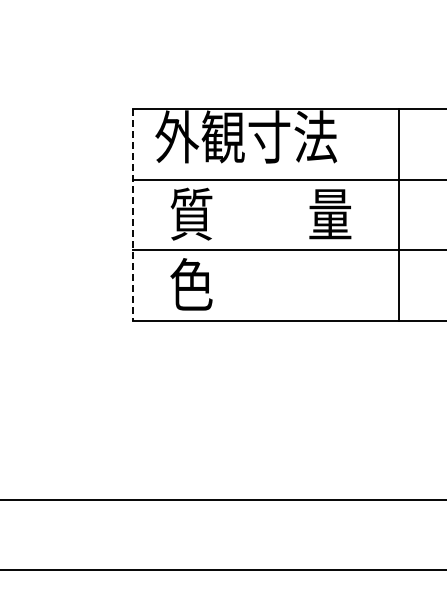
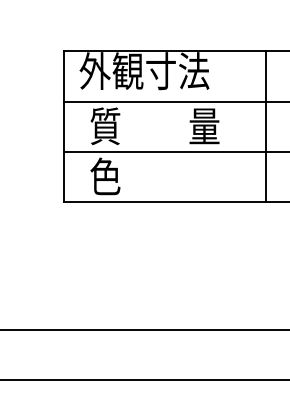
line: (133, 214) -> (63, 126), dashed -> solid
line: (399, 214) -> (266, 126), moved

